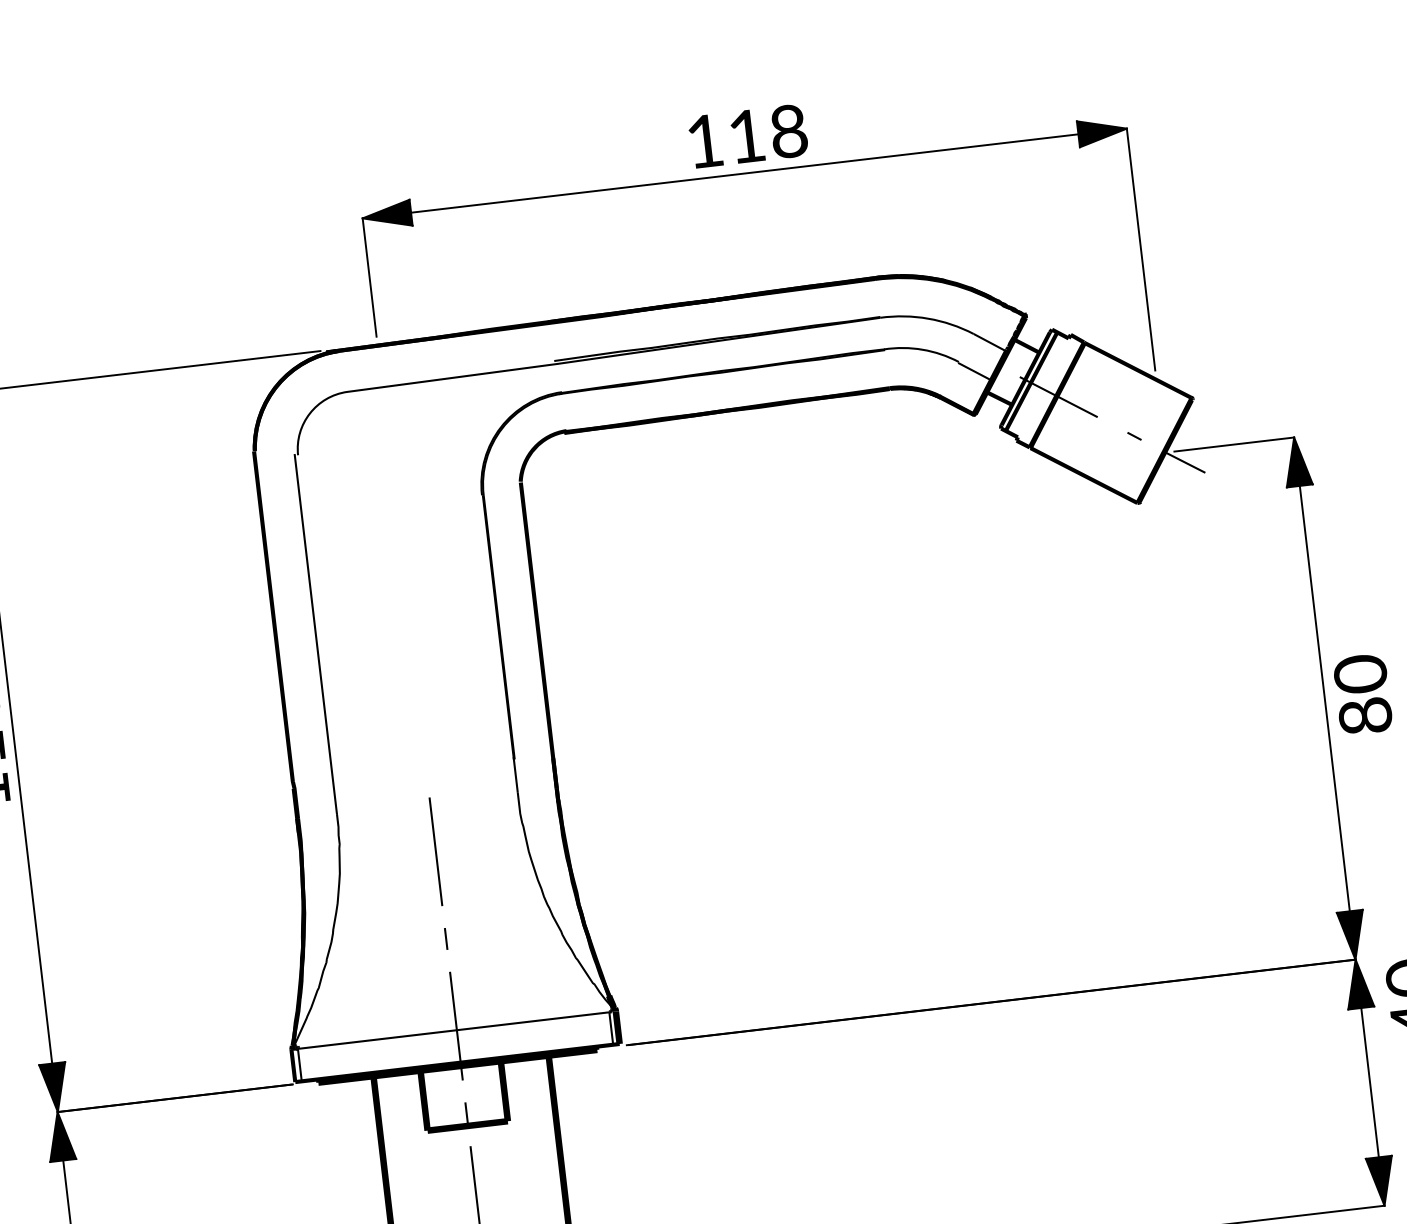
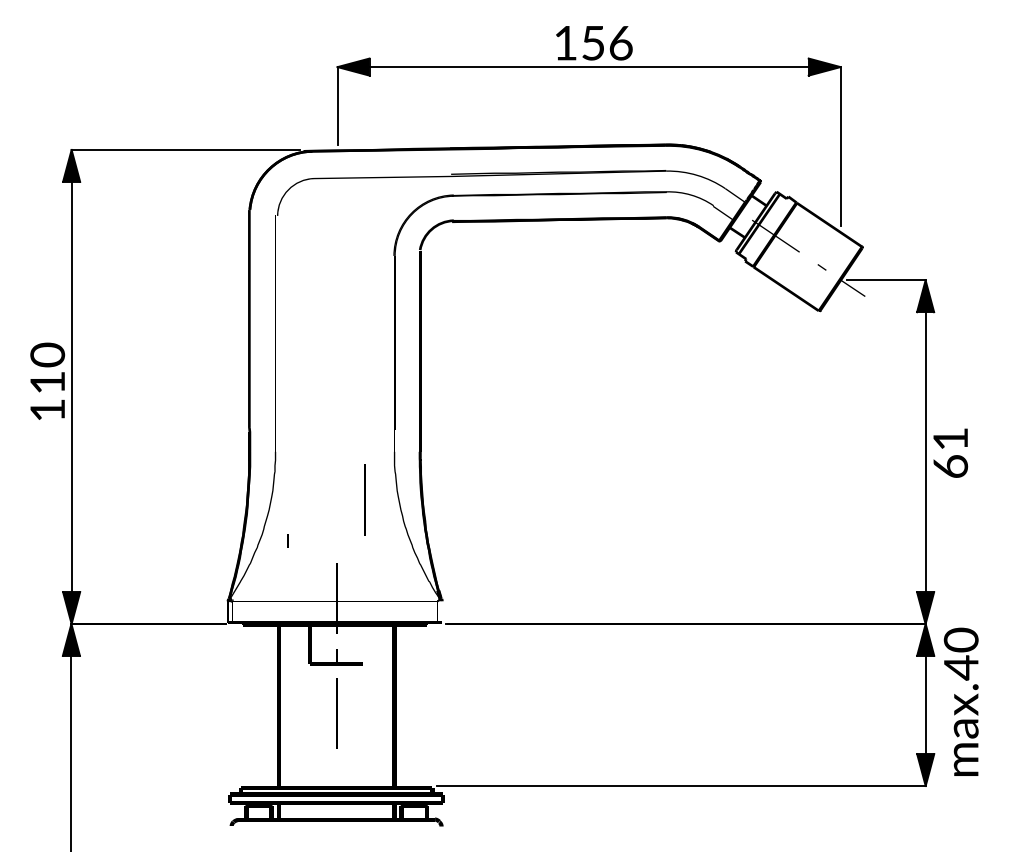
text: (768, 132) -> (607, 42), 118 -> 156
text: (1362, 694) -> (950, 452), 80 -> 61
line: (435, 851) -> (364, 499), moved
line: (445, 937) -> (287, 540), moved
fill: (617, 1027) -> (441, 611), removed
fill: (503, 1091) -> (362, 644), removed

